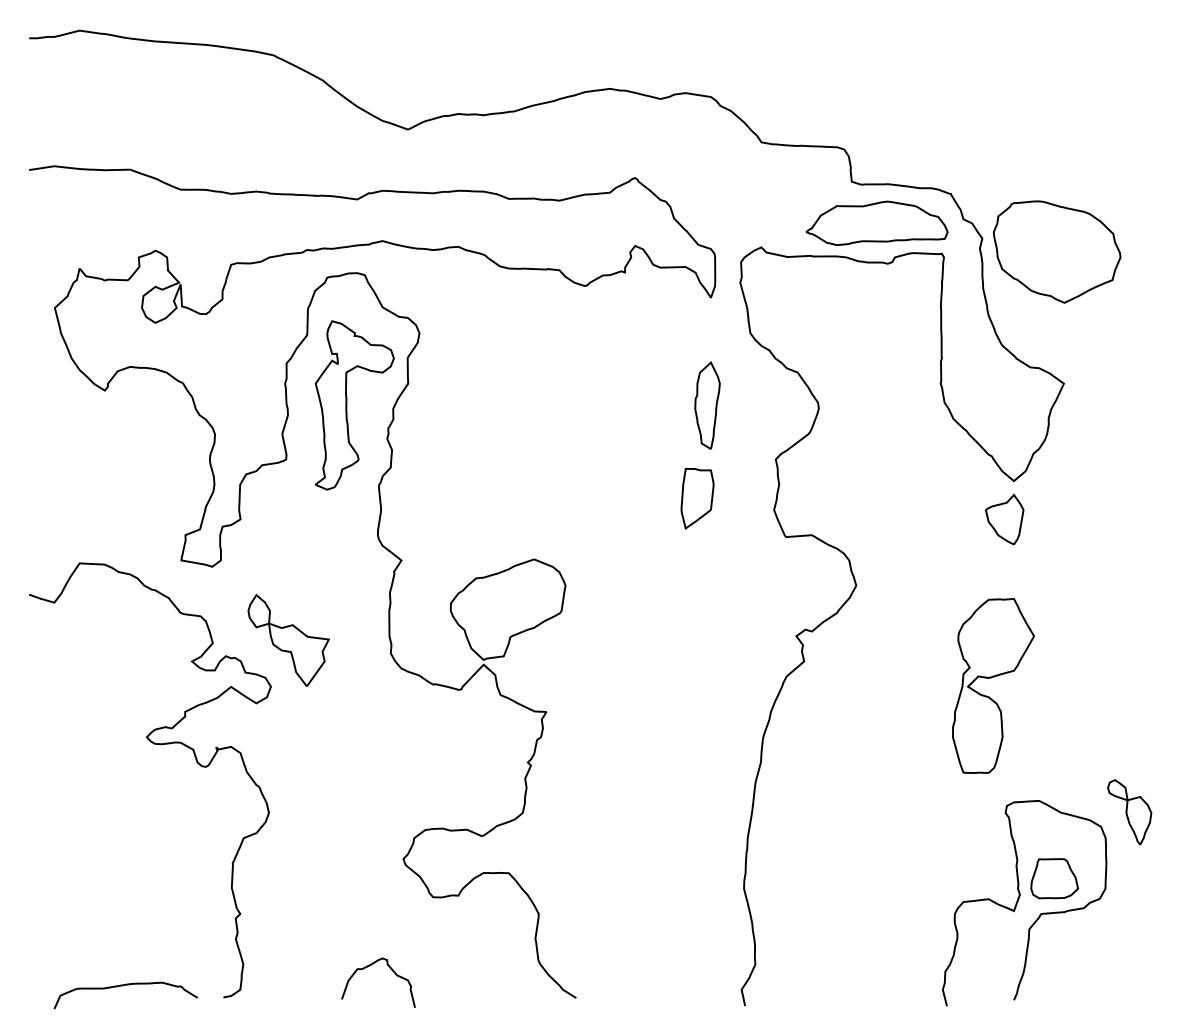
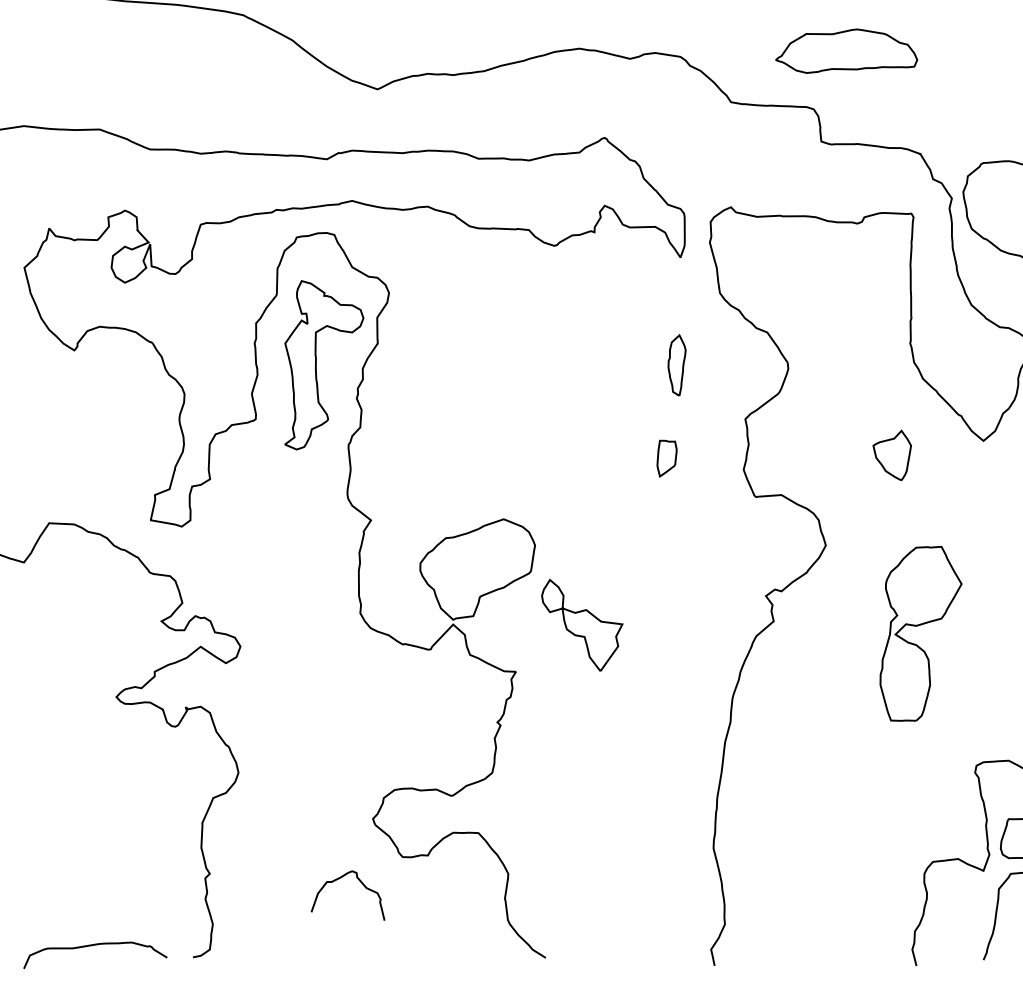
part: (876, 223) -> (846, 51), moved
part: (707, 405) -> (677, 365), size x0.7
part: (697, 498) -> (667, 458), size x0.6
part: (1004, 519) -> (892, 455), moved
part: (288, 640) -> (582, 625), moved
part: (991, 678) -> (919, 626), moved
curve: (390, 969) -> (360, 882), moved

